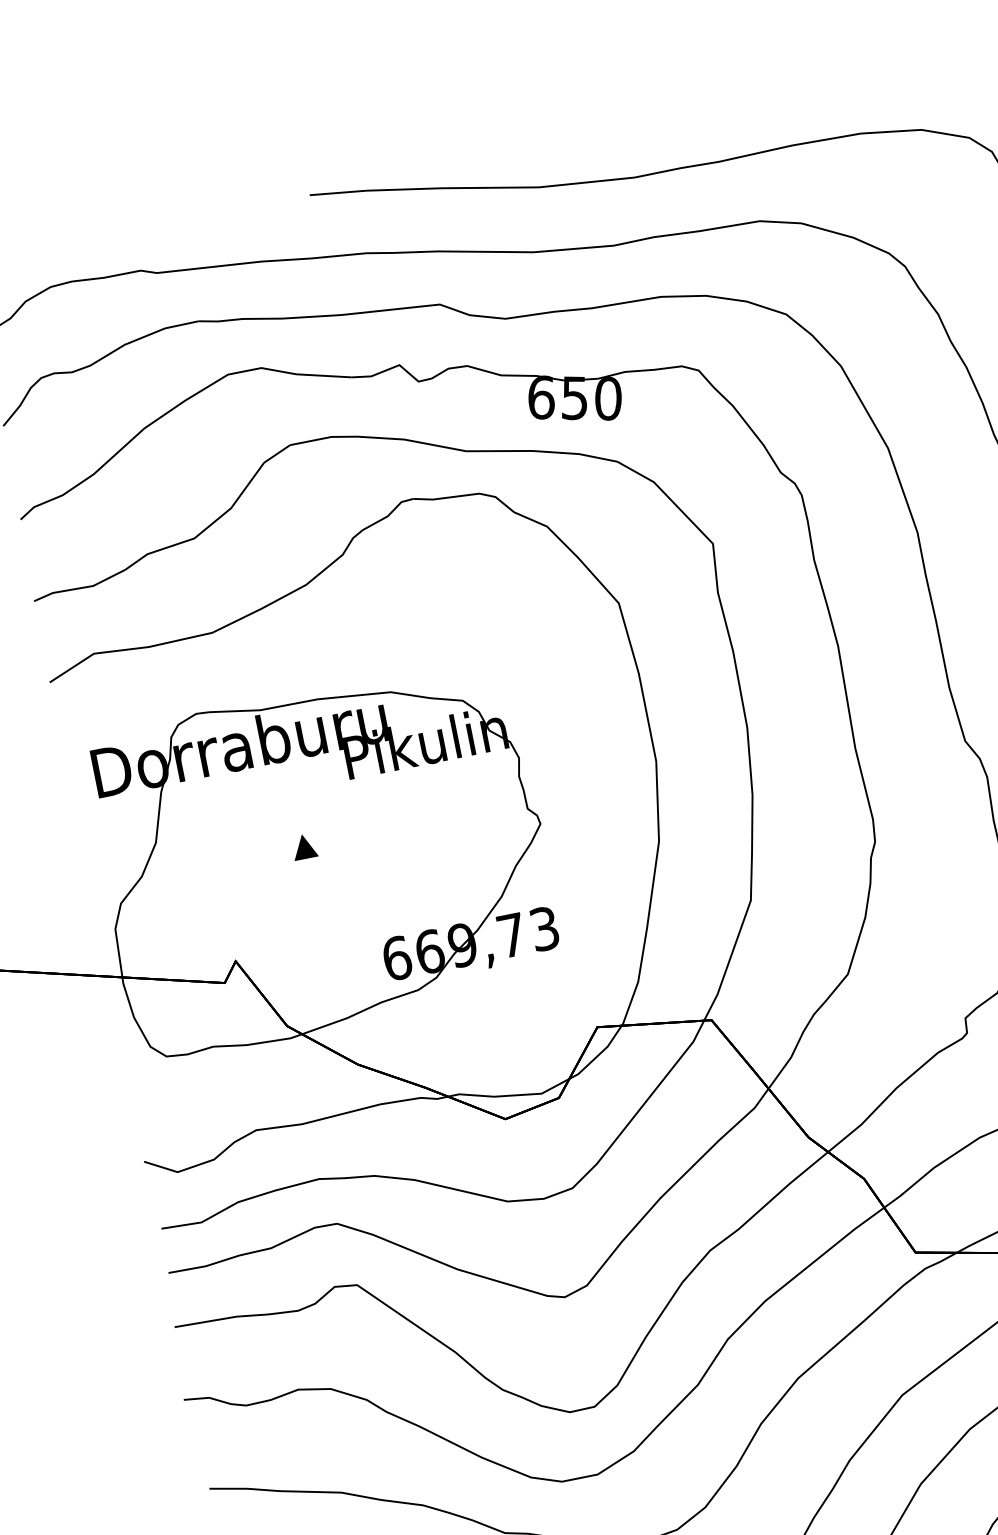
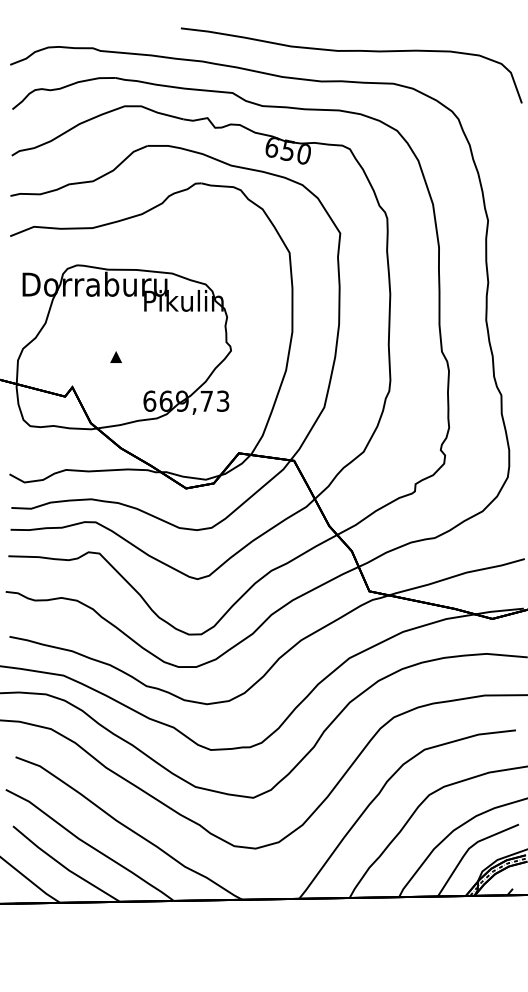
part: (302, 845) -> (115, 356), moved

